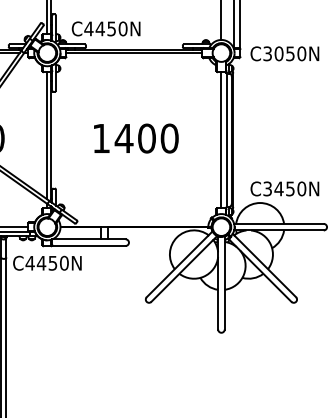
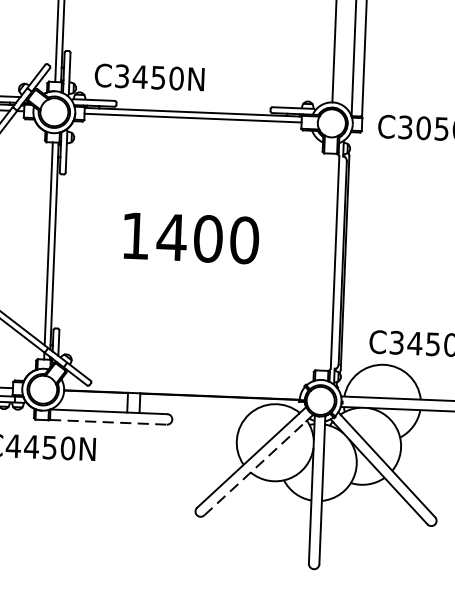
text: (88, 28) -> (121, 75), C4450N -> C3450N
text: (136, 138) -> (191, 238), moved
line: (221, 140) -> (326, 262), removed
line: (89, 245) -> (109, 421), solid -> dashed
line: (182, 271) -> (255, 469), solid -> dashed

